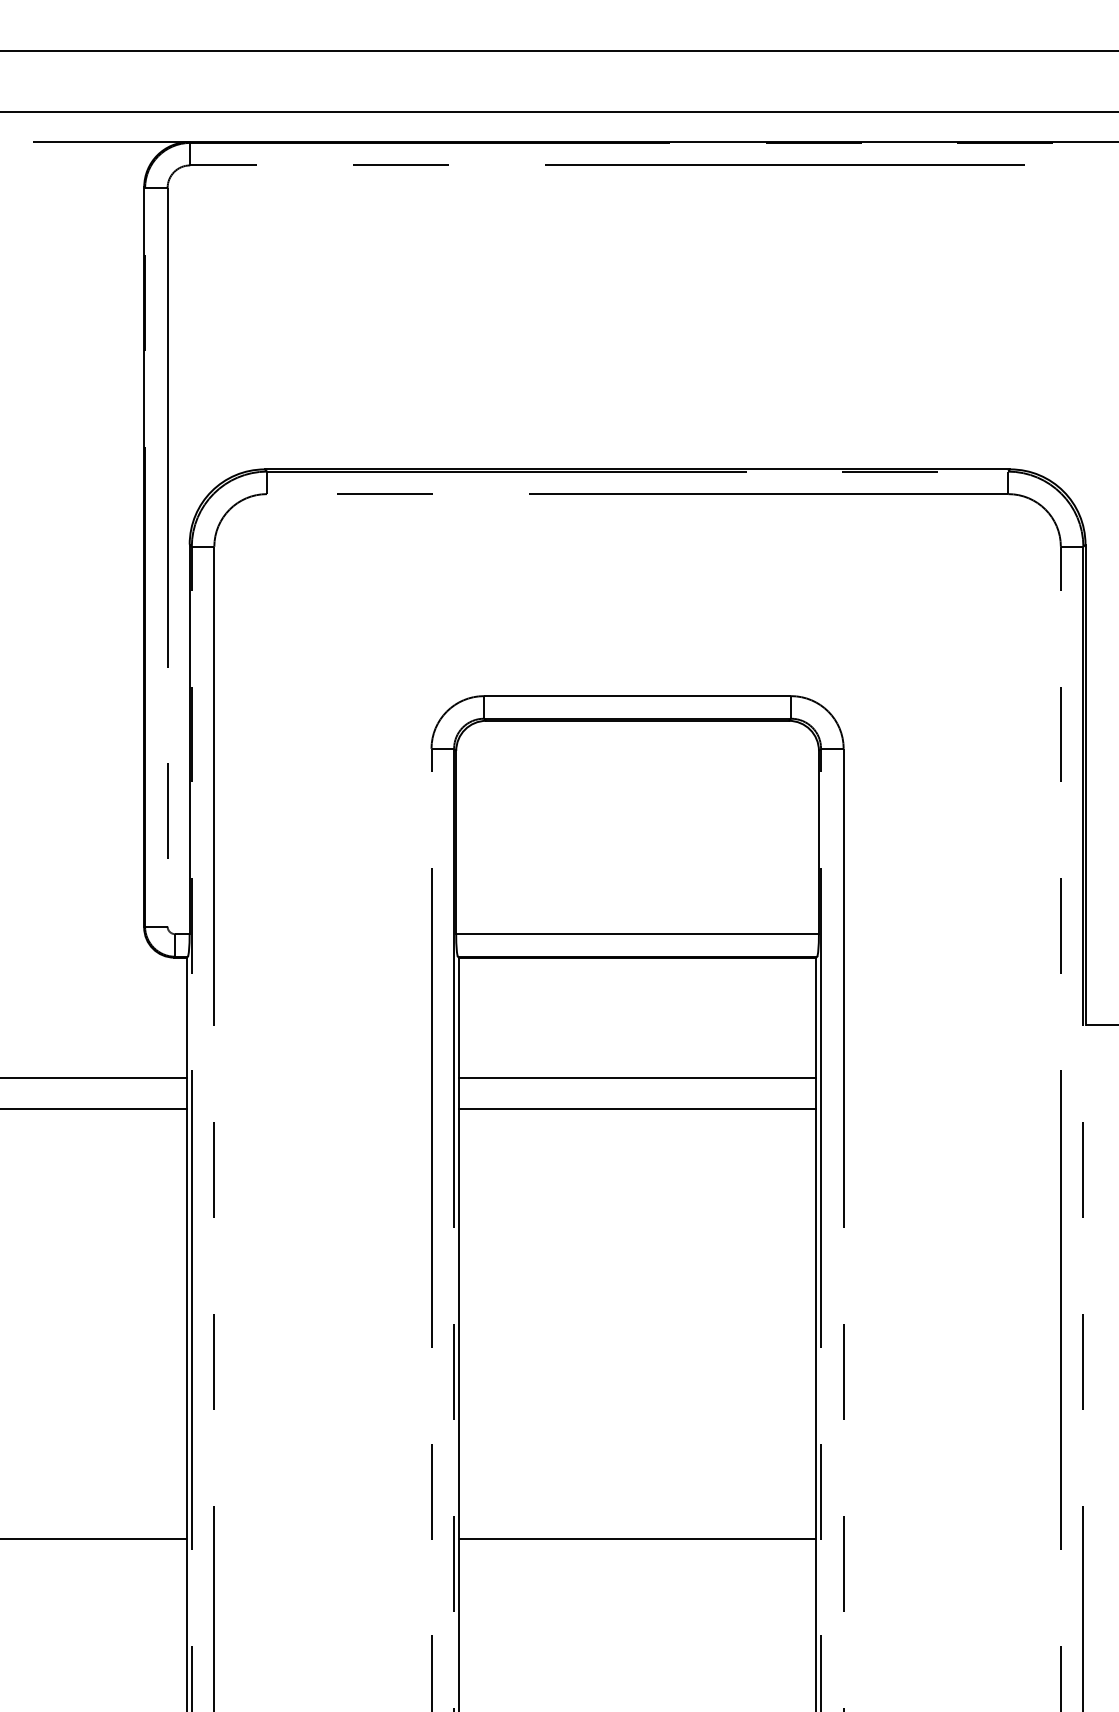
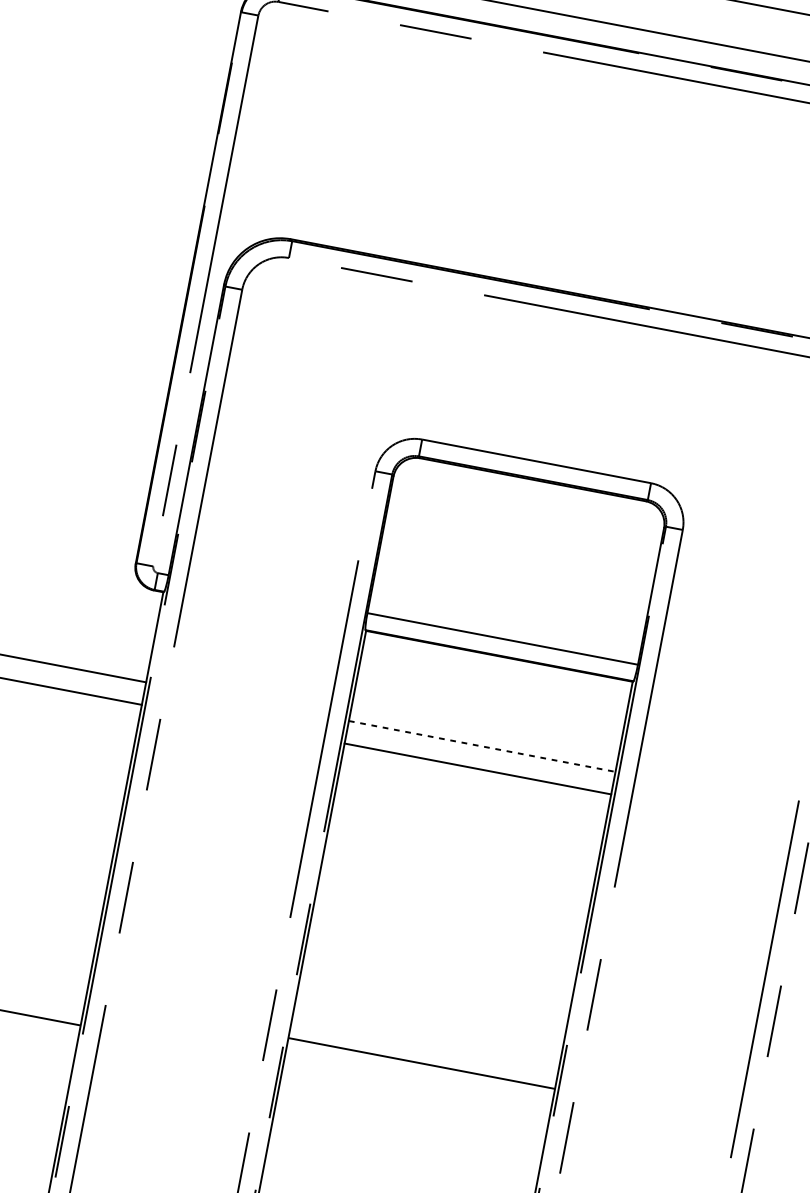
line: (637, 1078) -> (482, 746), solid -> dashed
line: (637, 1538) -> (421, 1063), moved

